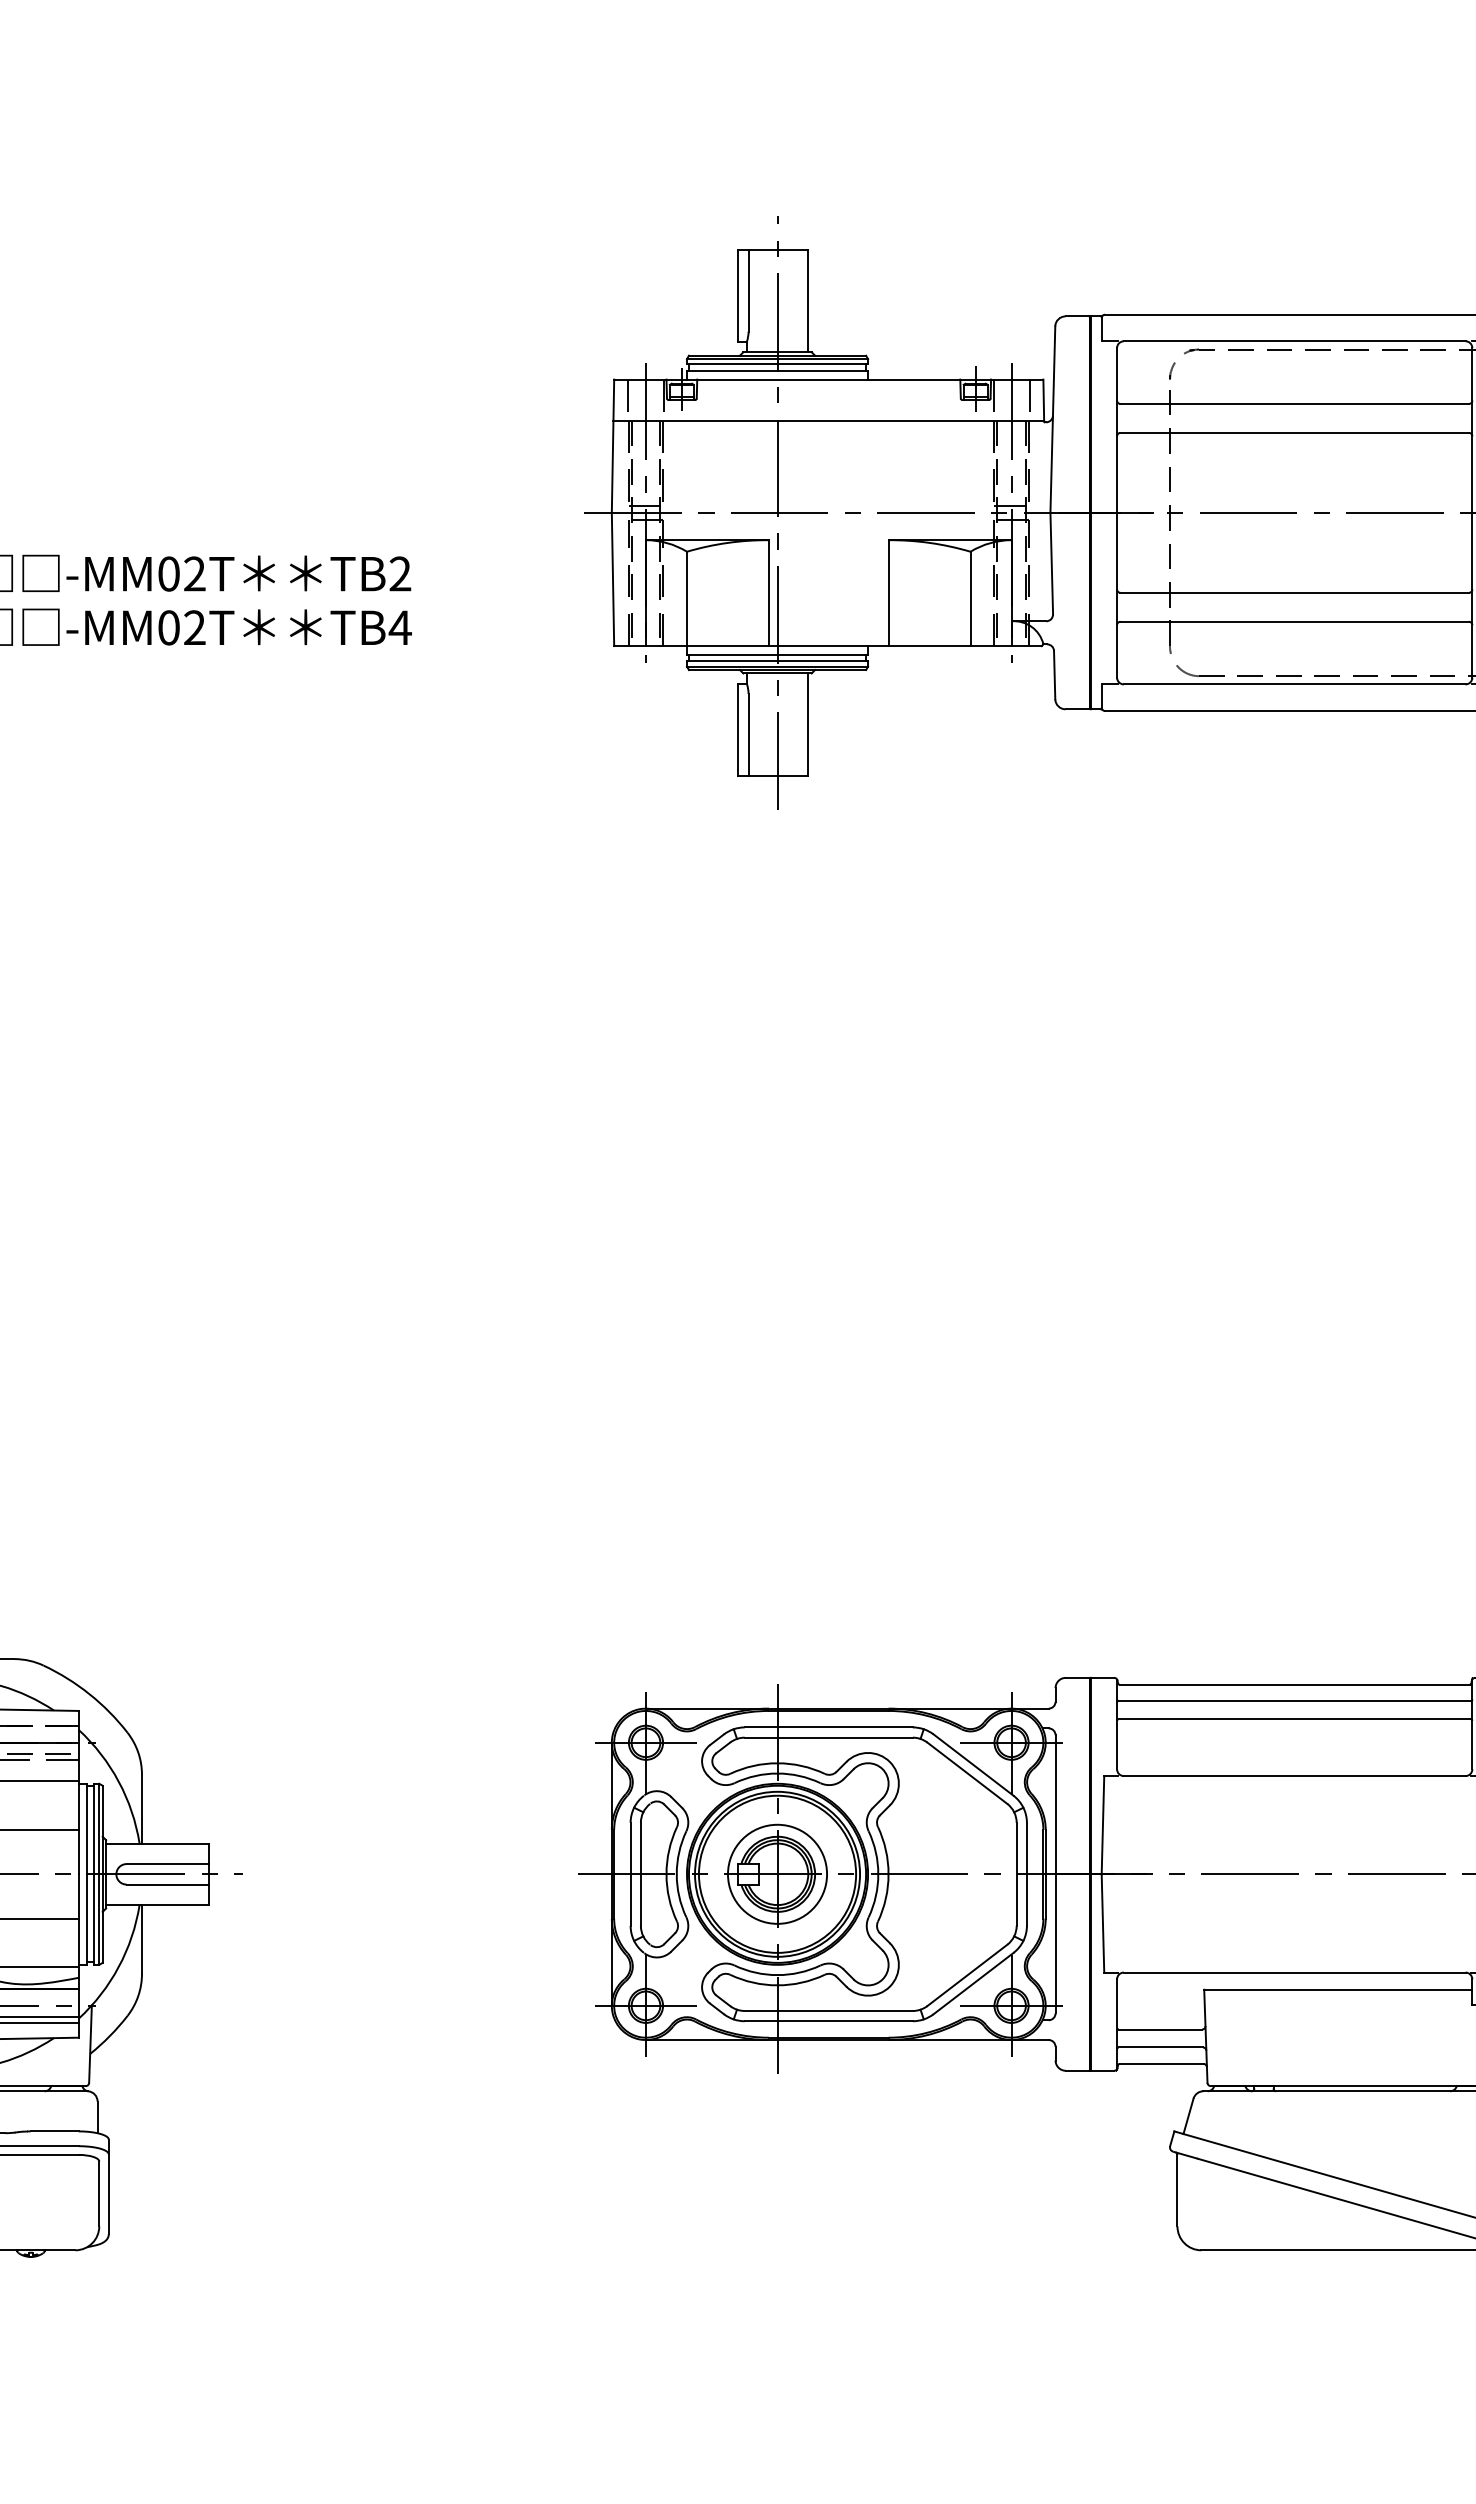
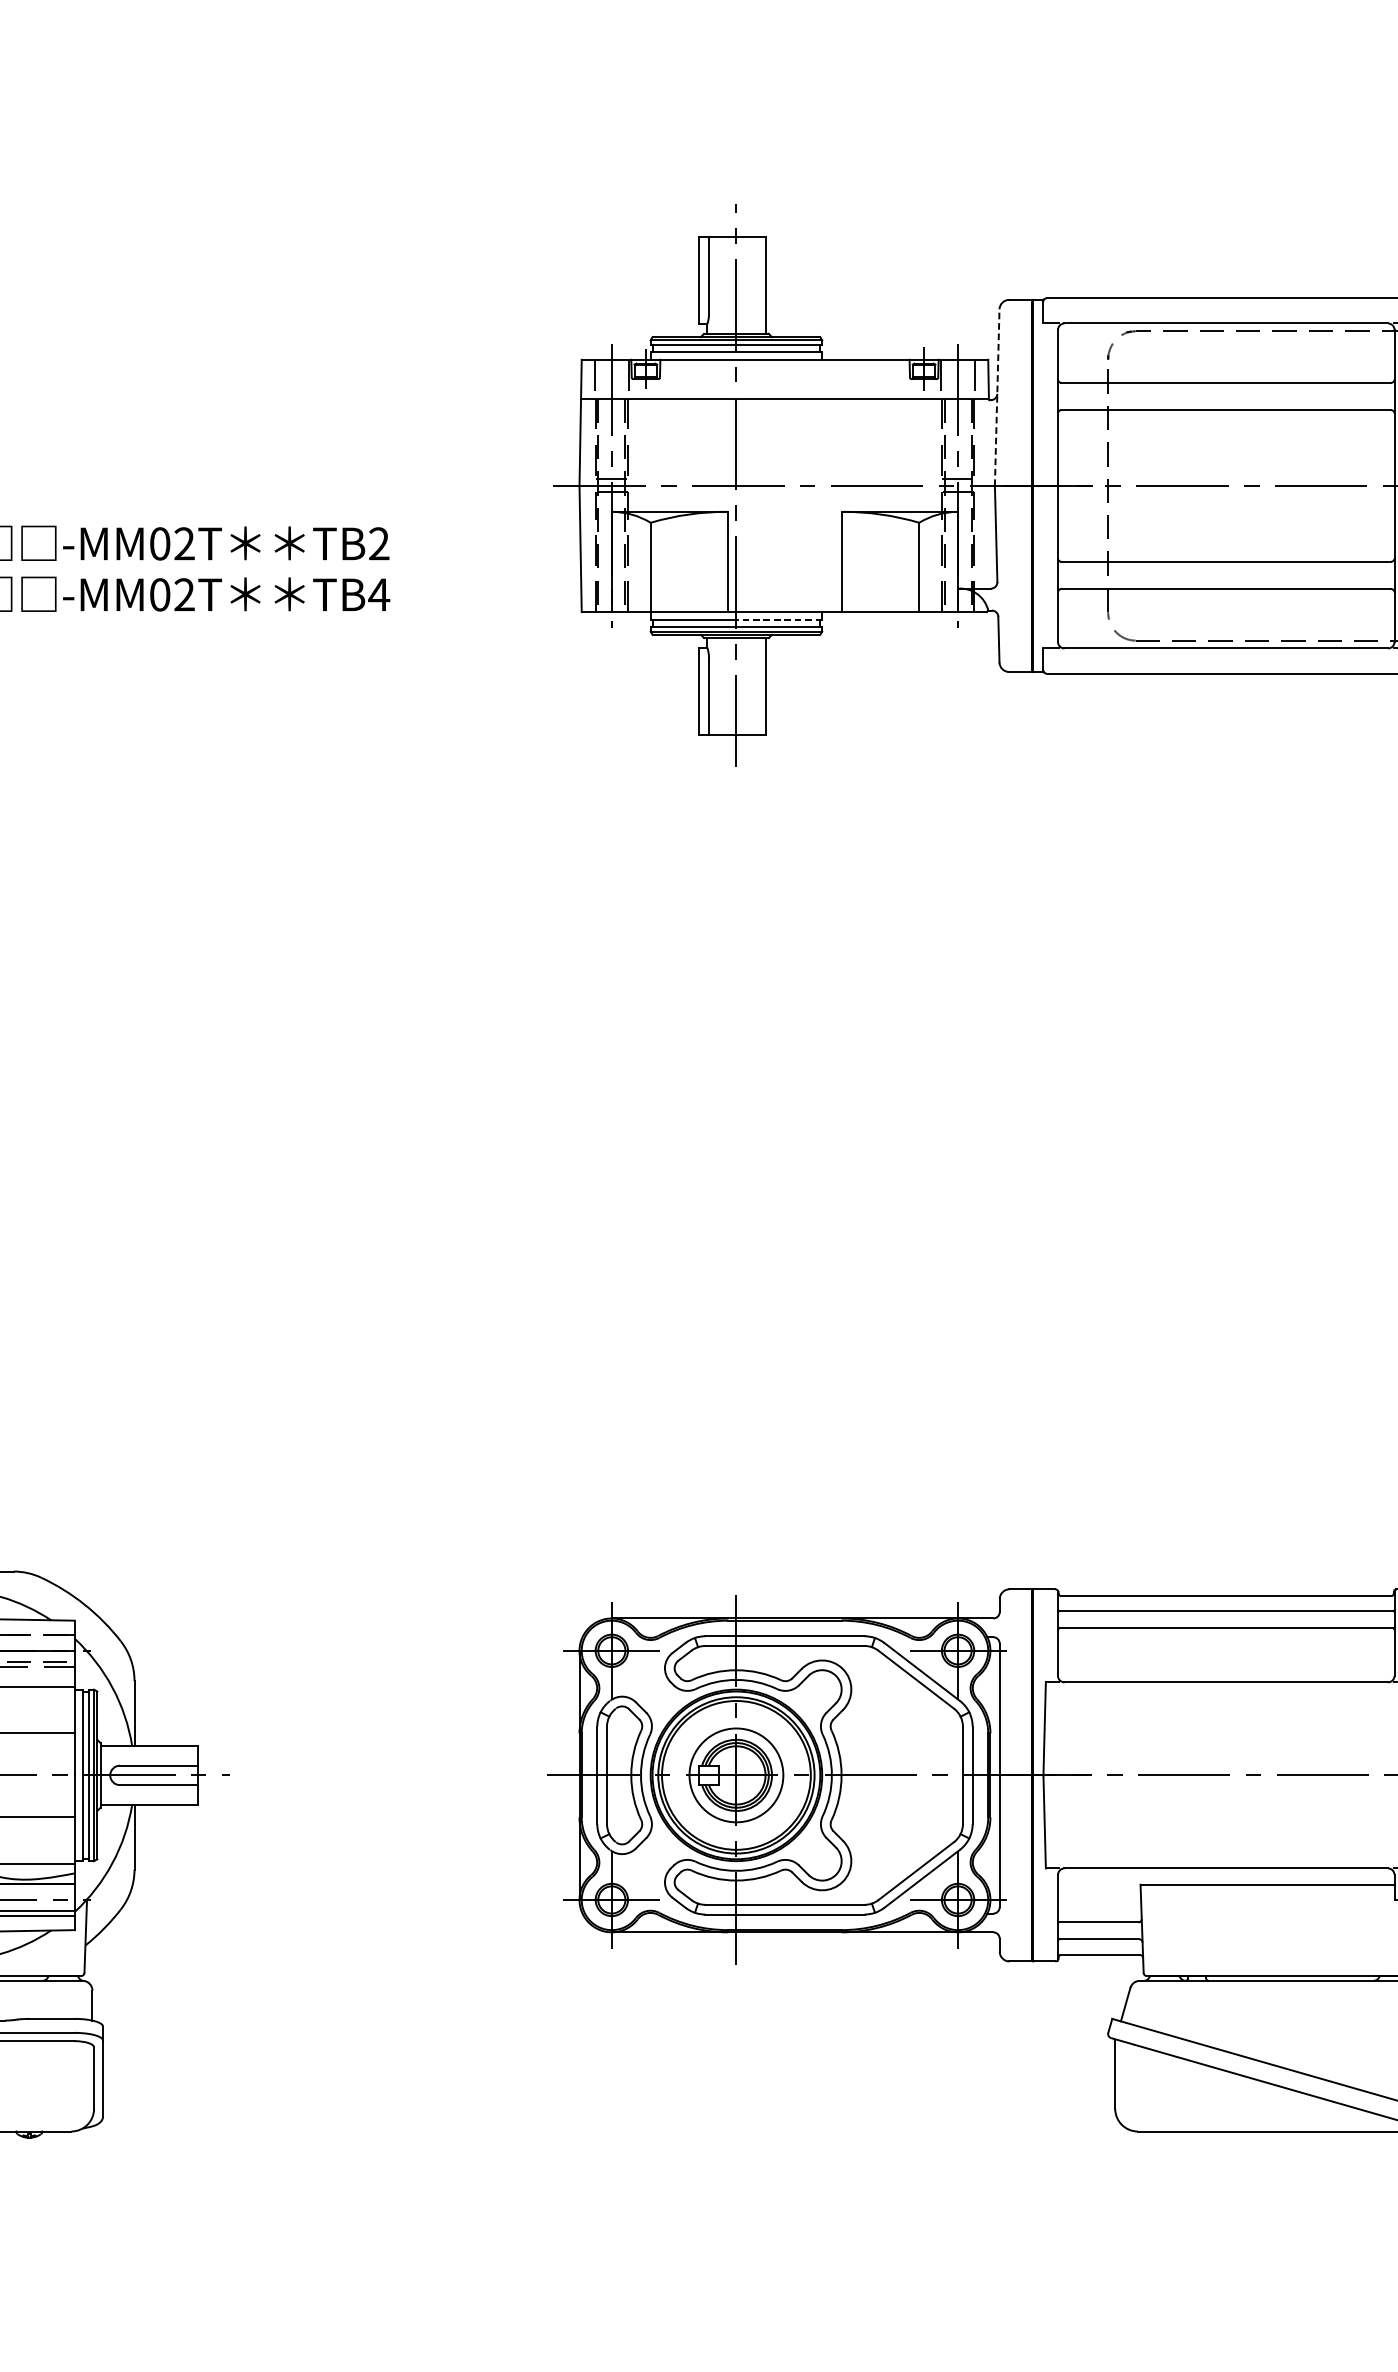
line: (1052, 419) -> (996, 397), solid -> dashed
line: (822, 654) -> (779, 620), solid -> dashed

